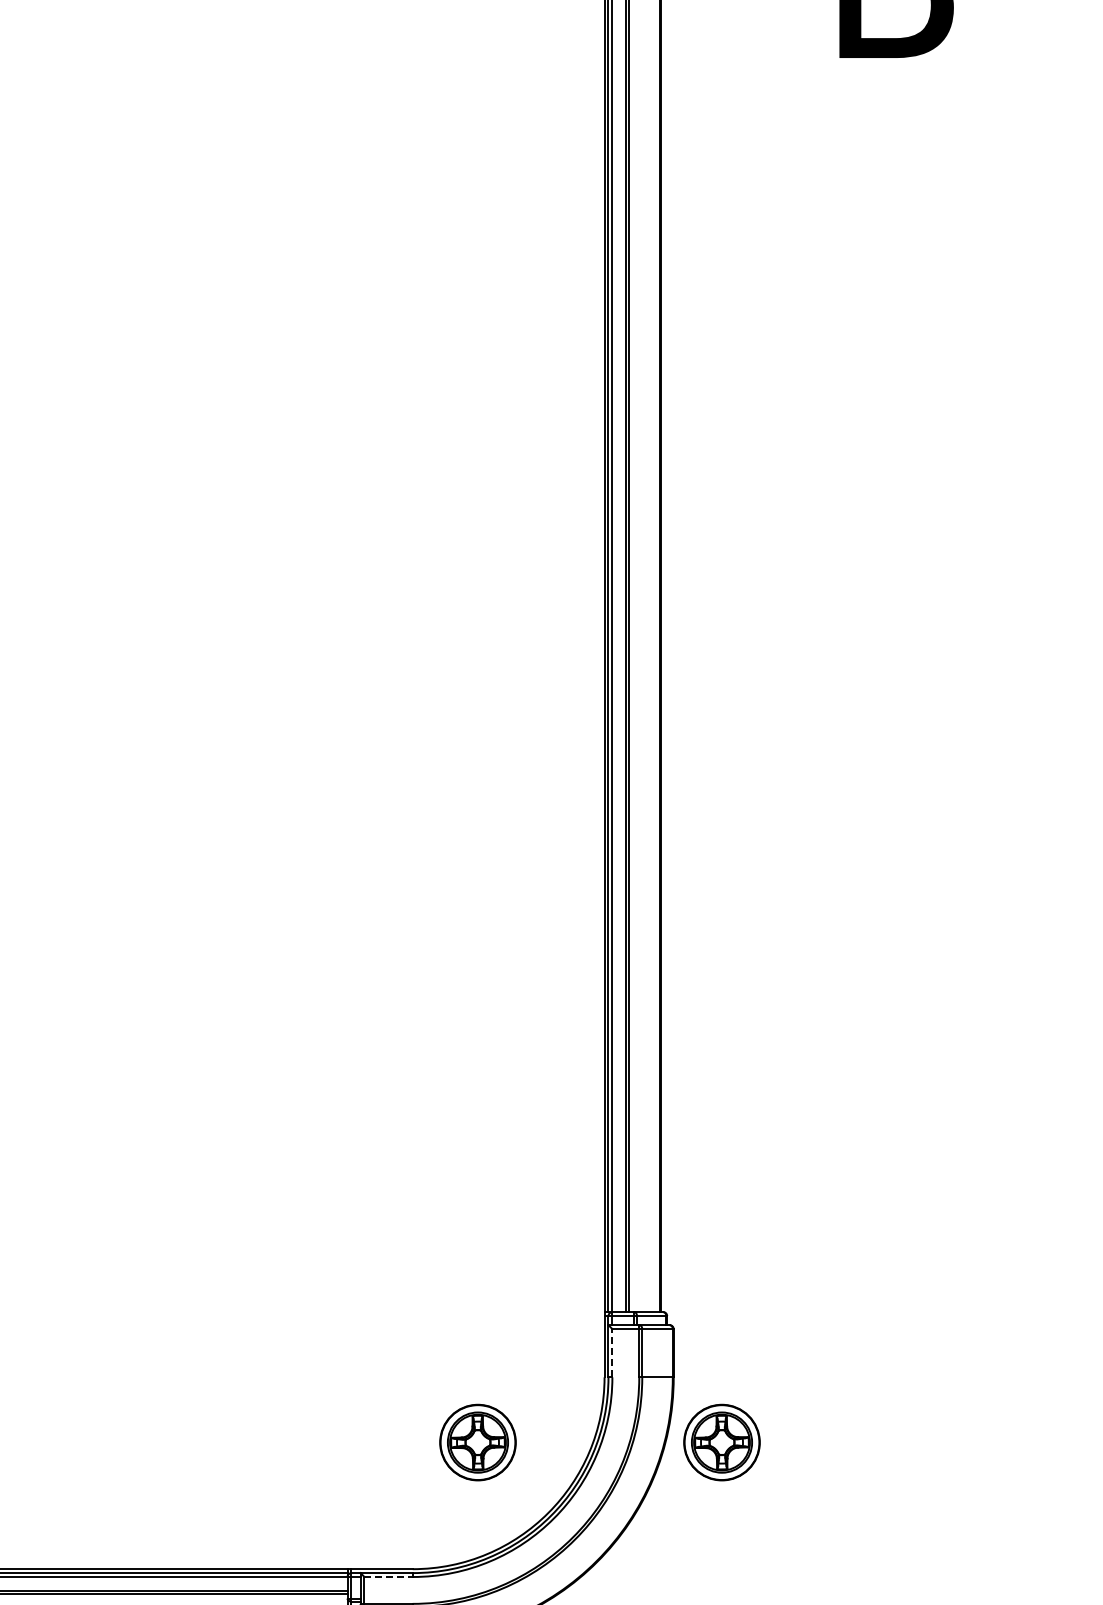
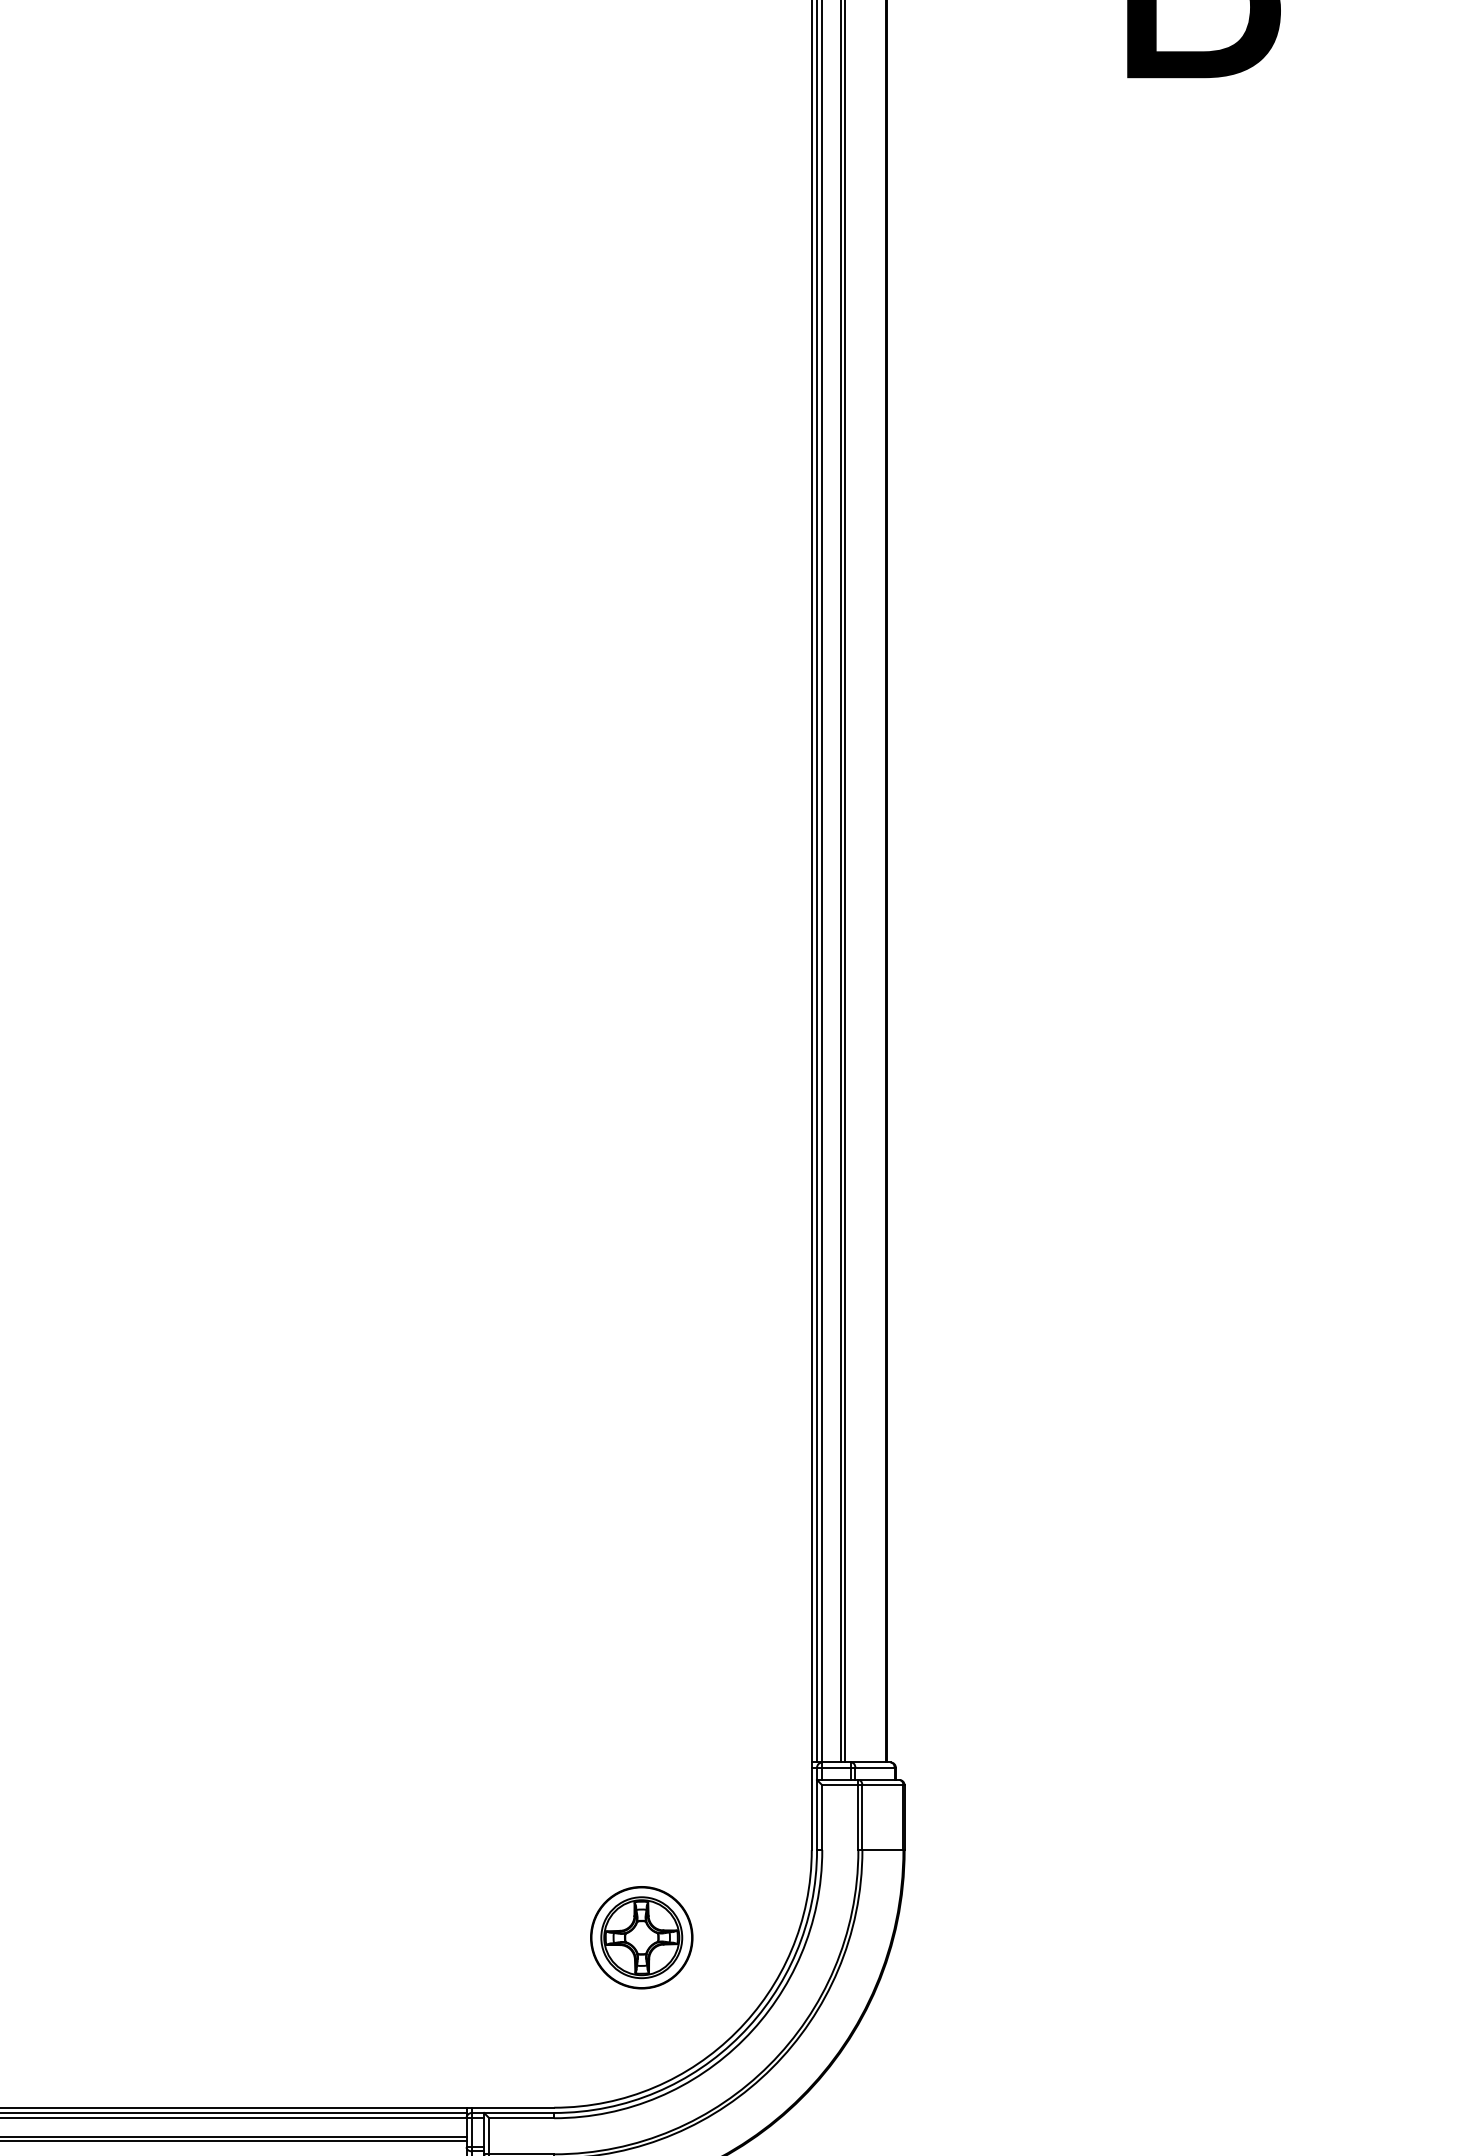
line: (612, 1352) -> (822, 1816), dashed -> solid
part: (721, 1442) -> (968, 1937), removed
line: (389, 1577) -> (522, 2118), dashed -> solid

